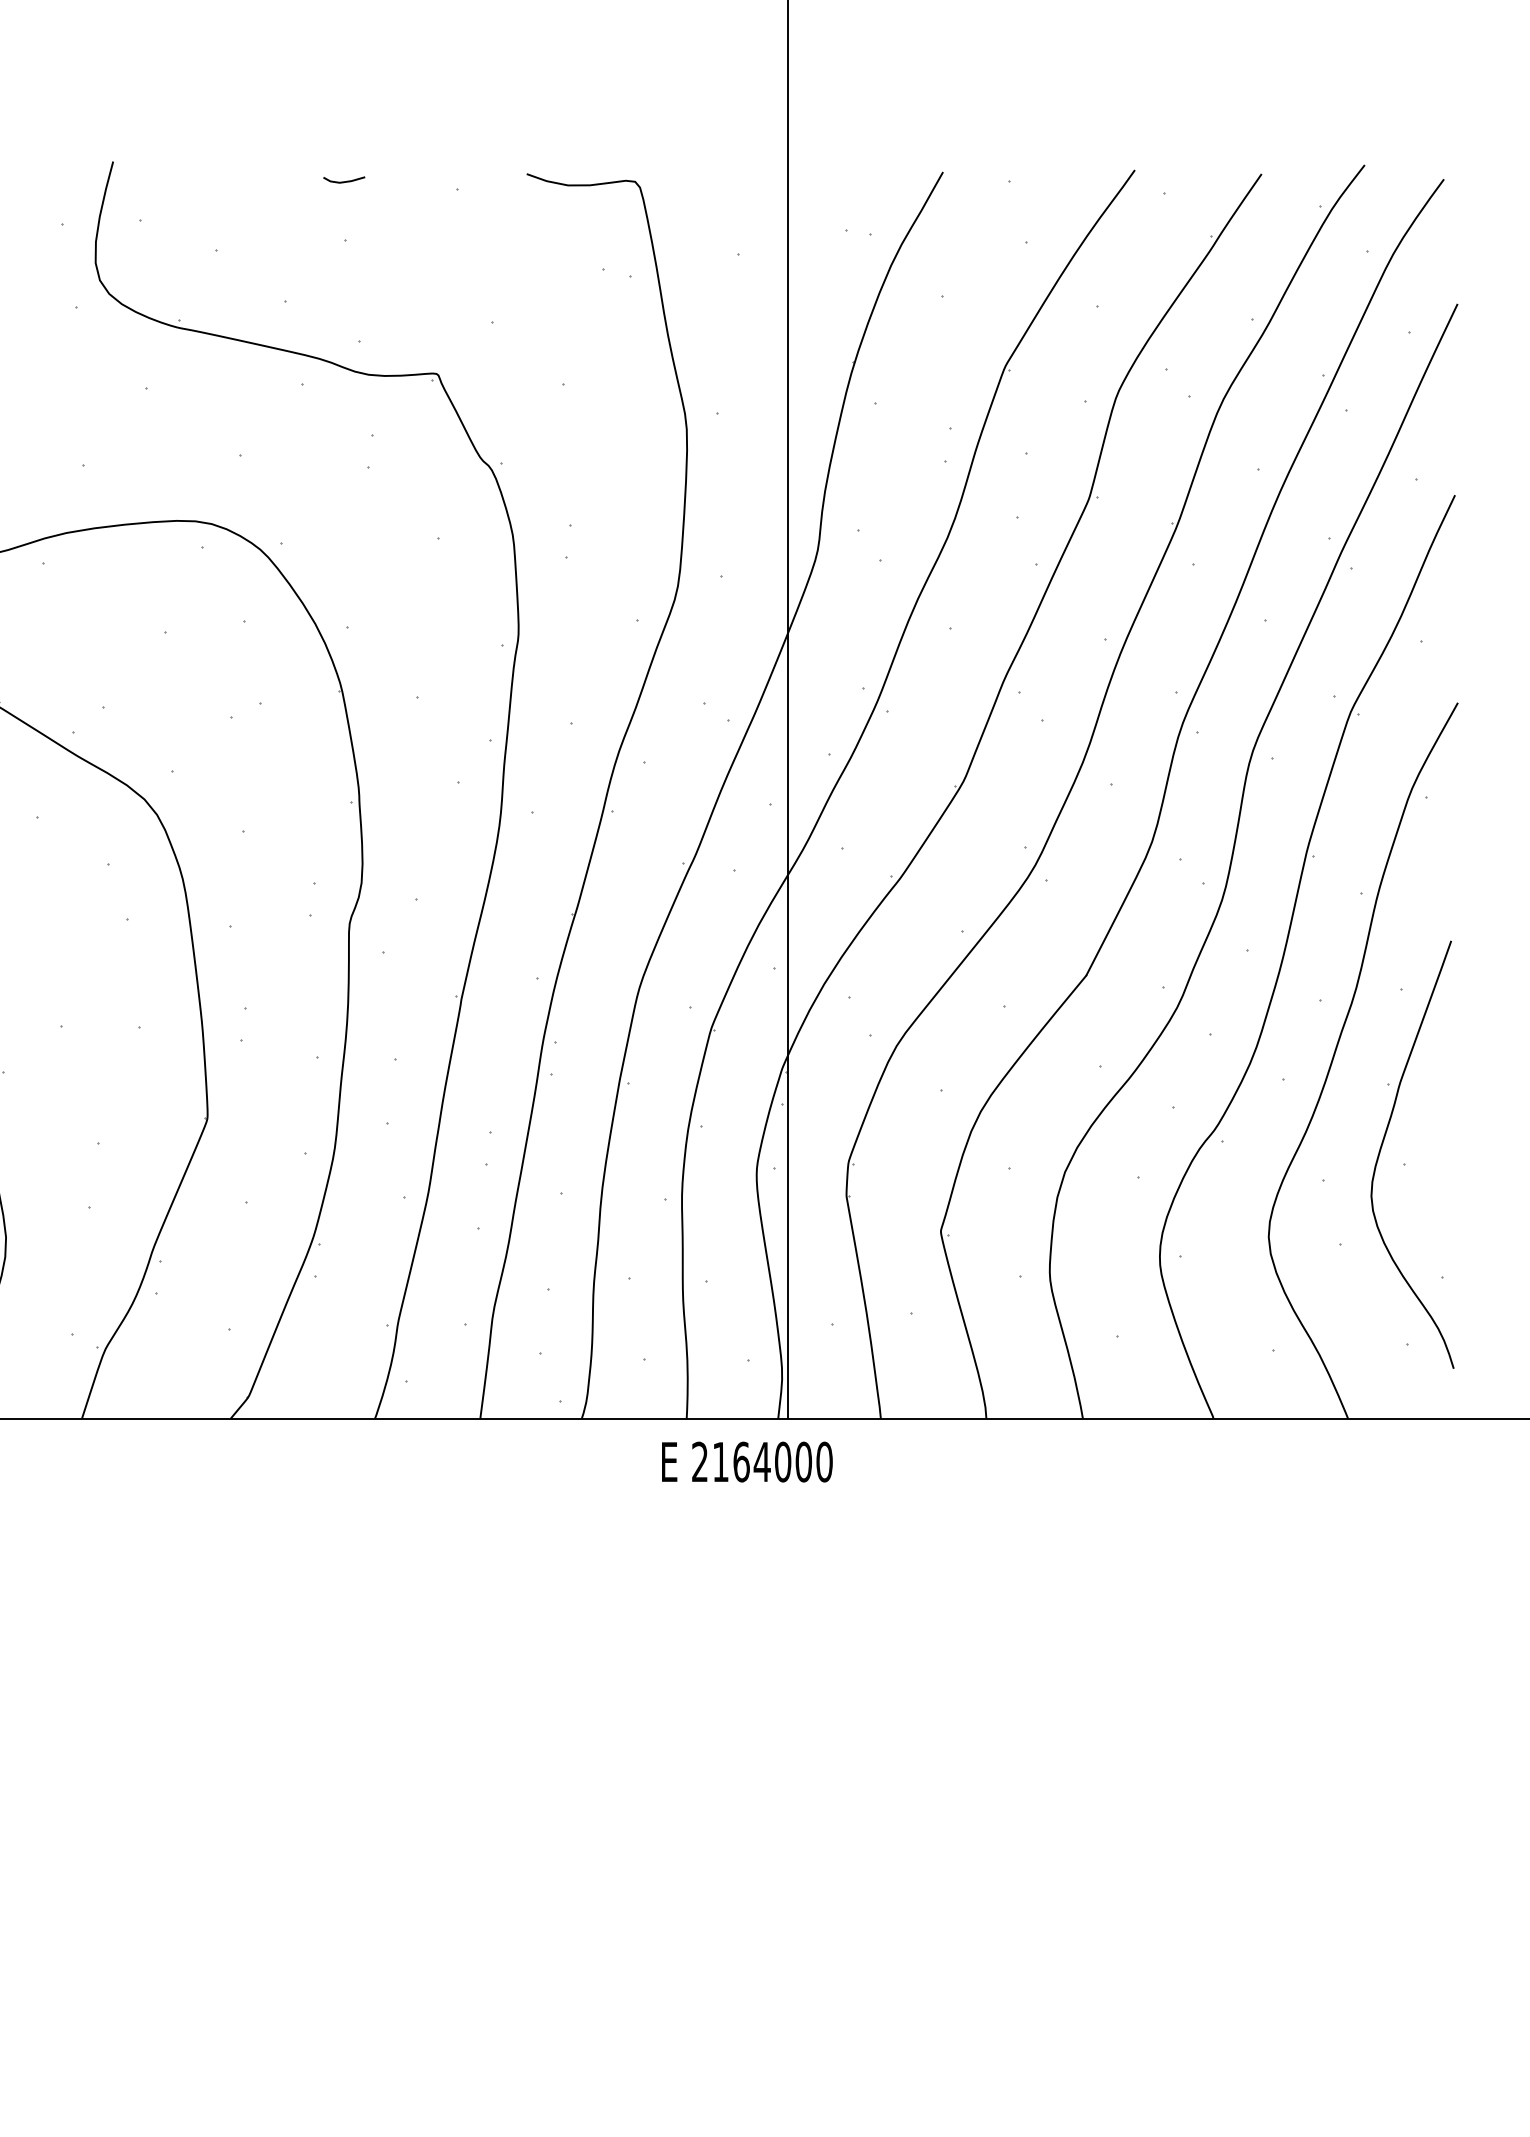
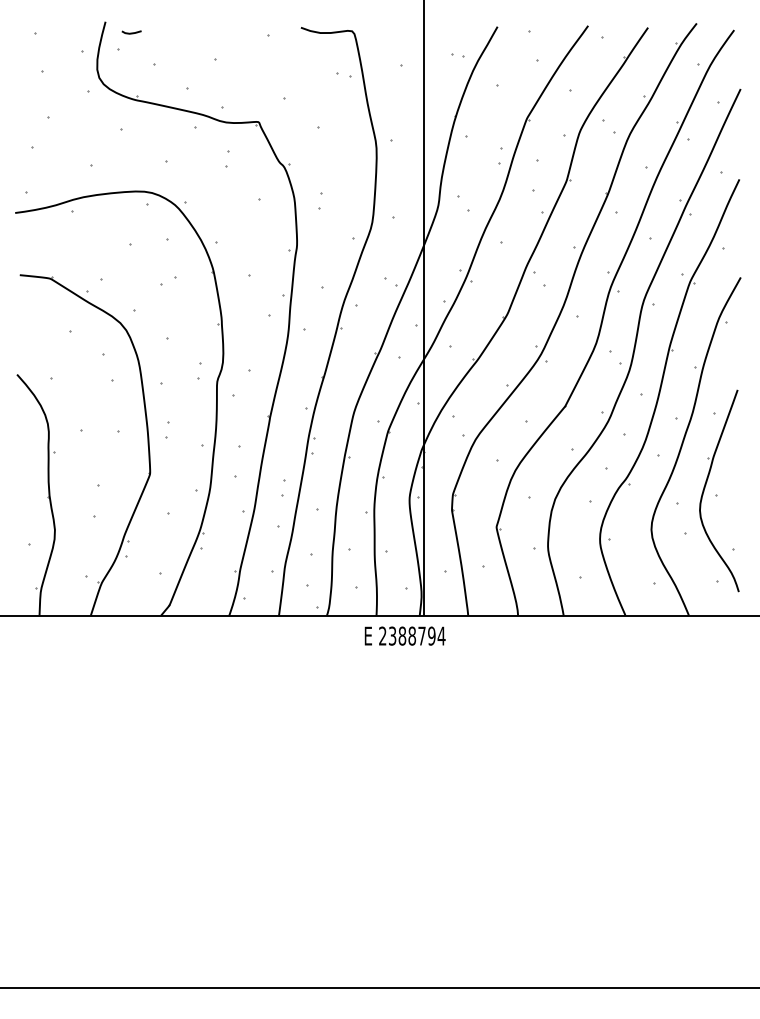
line: (343, 180) -> (131, 32), moved
text: (773, 1460) -> (417, 635), 2164000 -> 2388794

